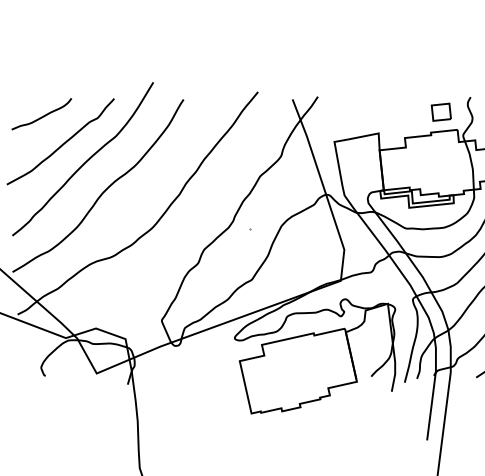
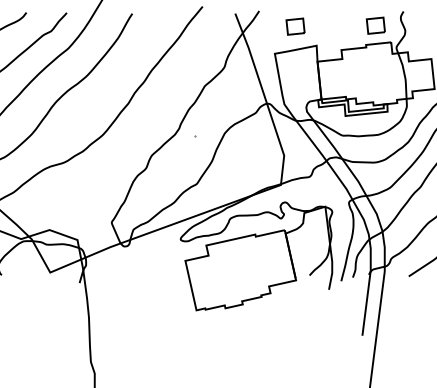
part: (355, 112) -> (294, 25), added

